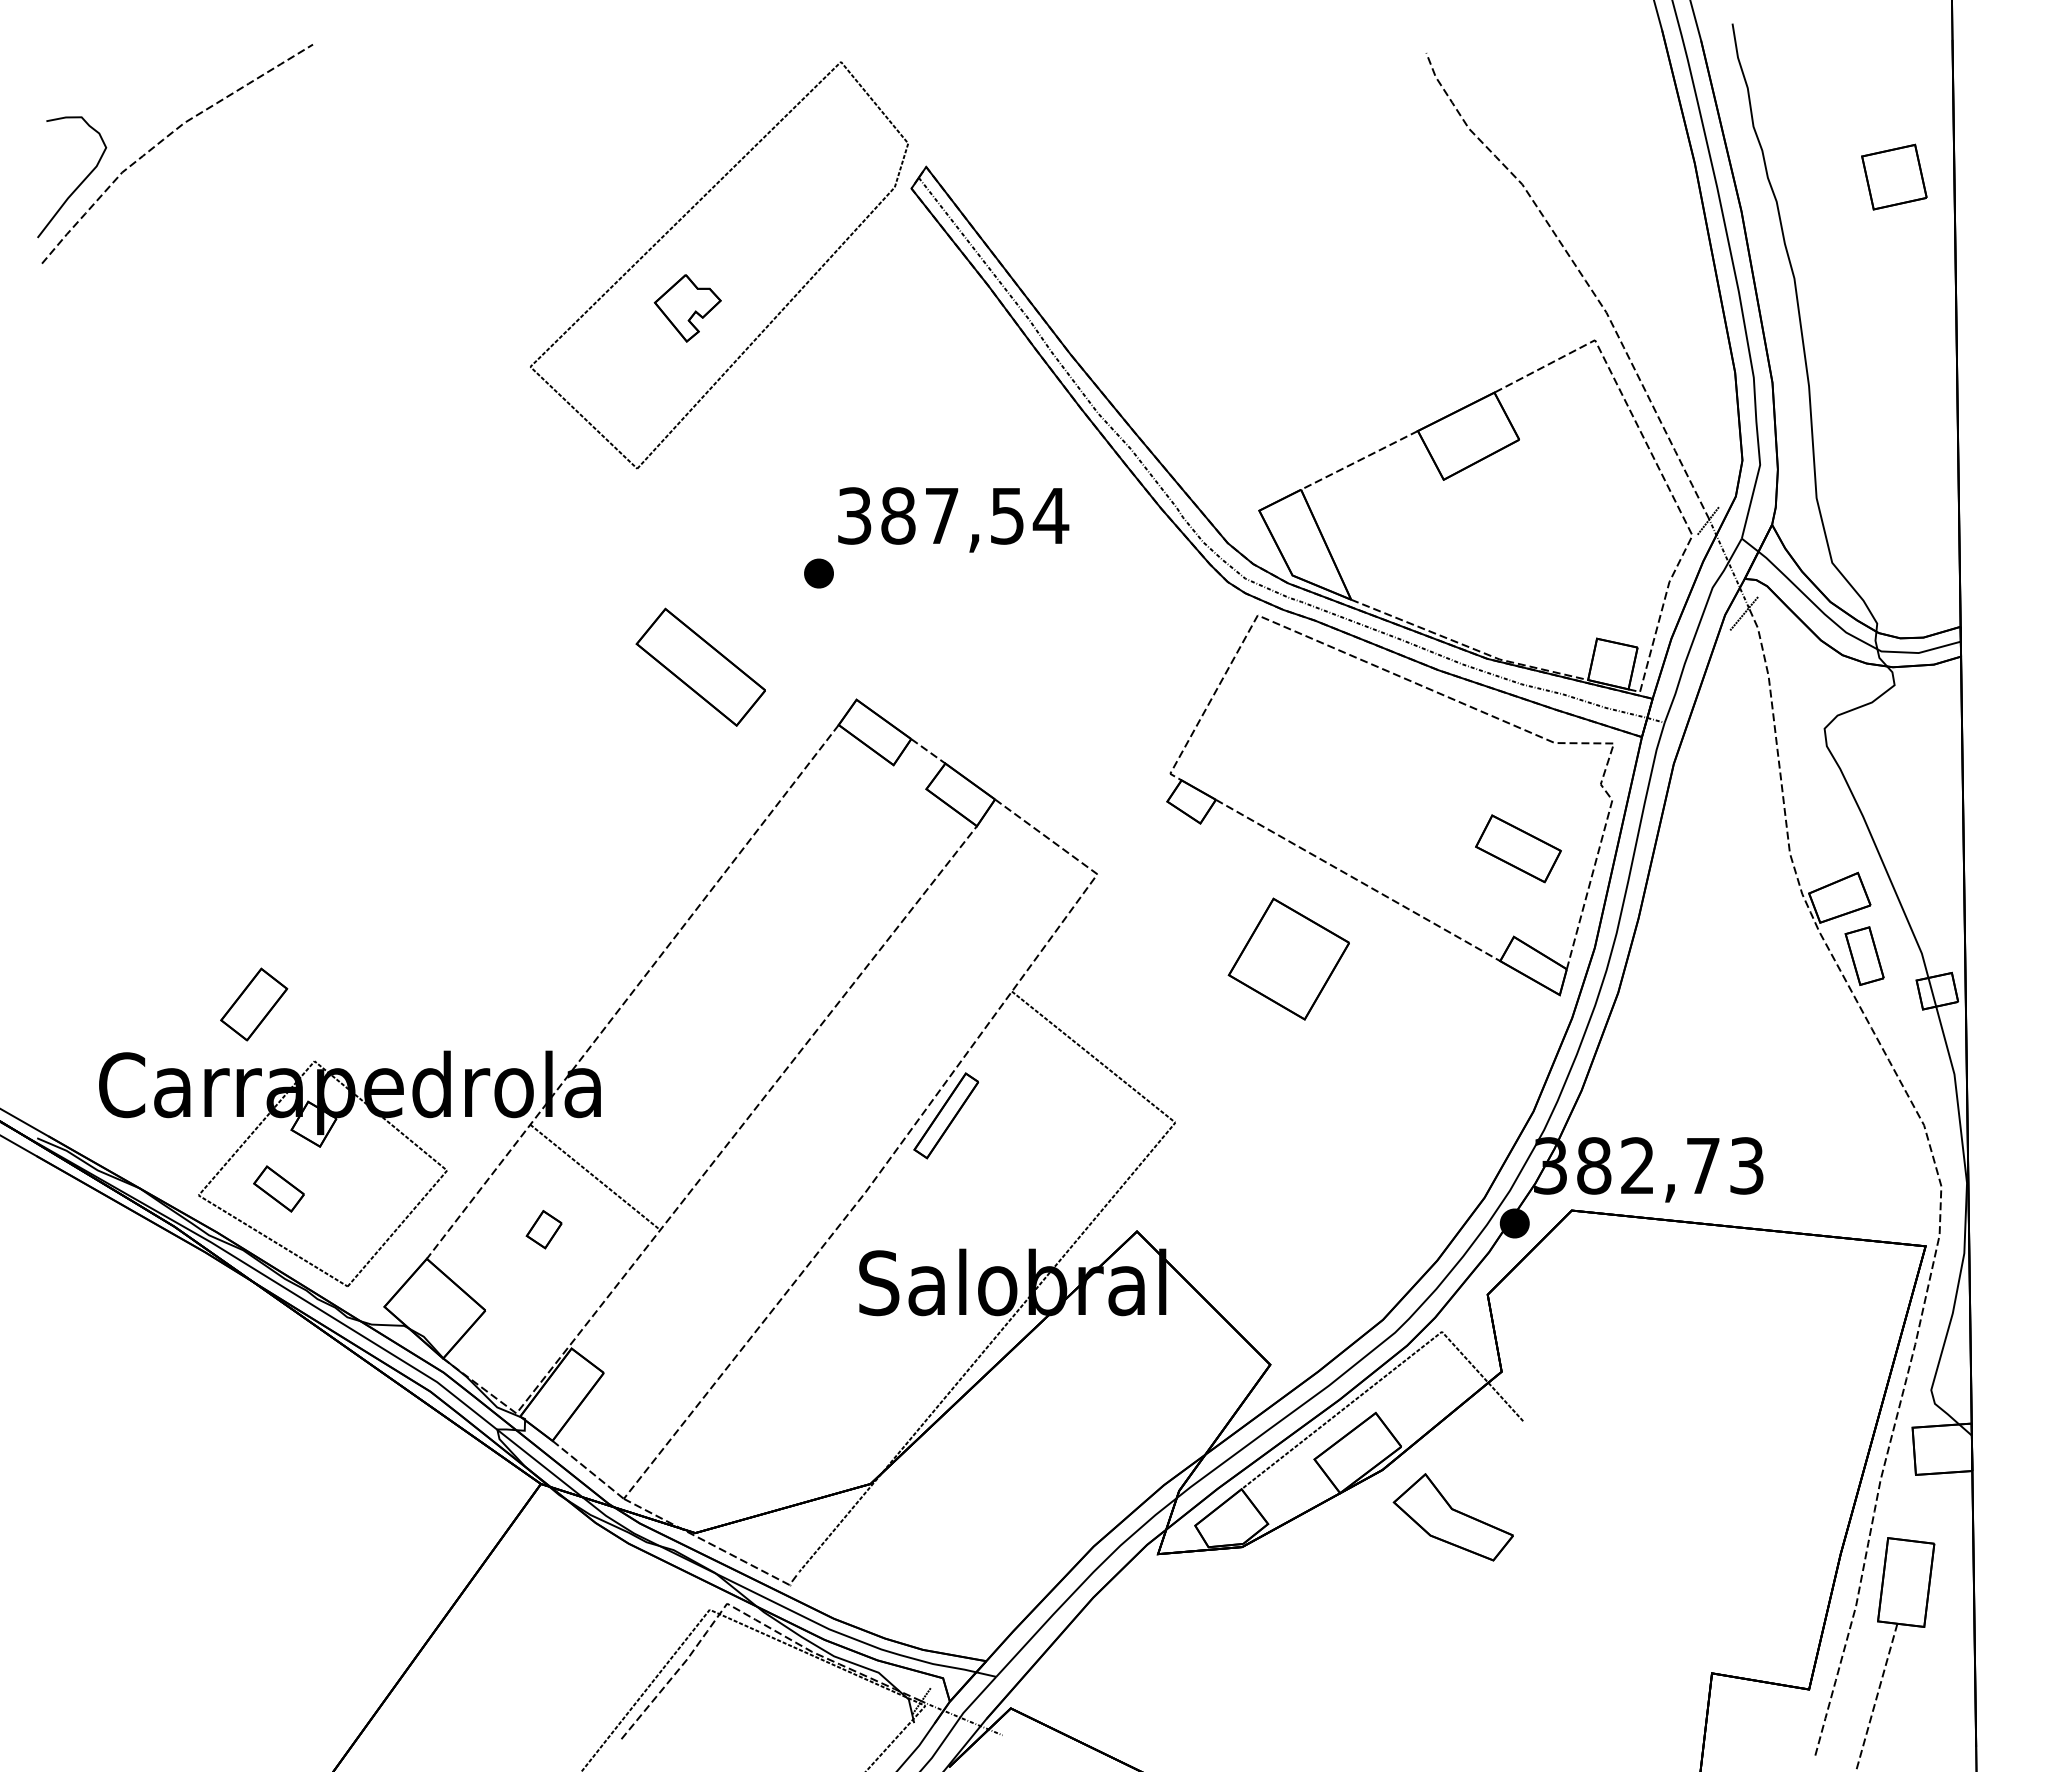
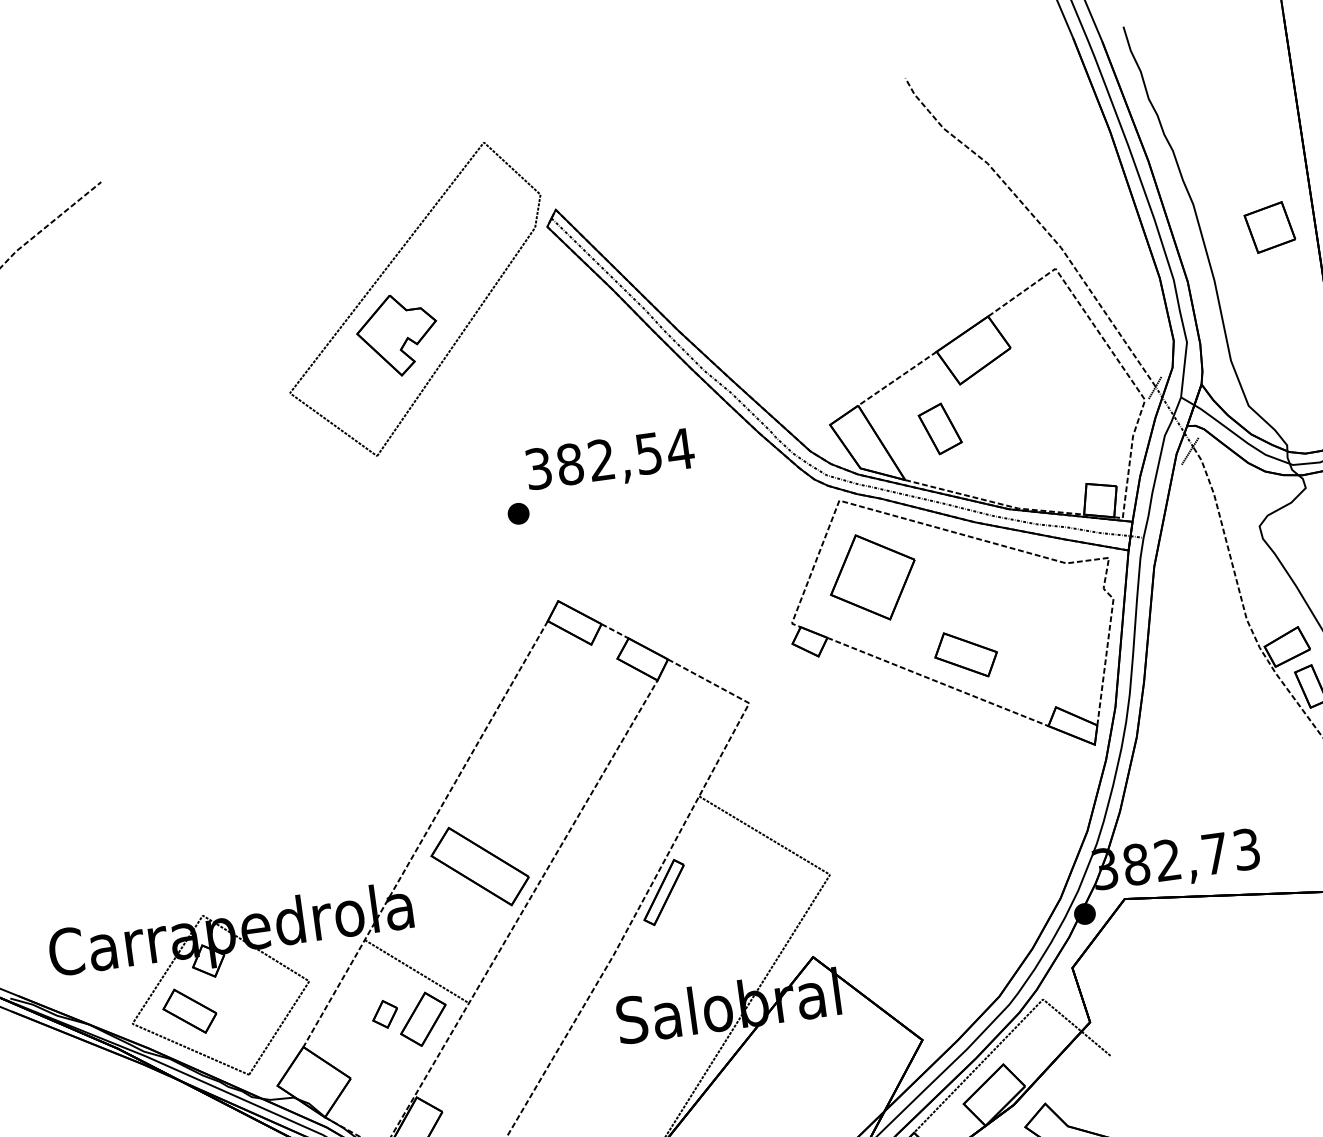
part: (1894, 176) -> (1269, 227), moved
part: (687, 308) -> (397, 335), size x1.67
text: (941, 515) -> (601, 459), 387,54 -> 382,54
part: (1408, 536) -> (940, 428), added
part: (700, 666) -> (479, 866), moved
part: (1518, 848) -> (966, 654), moved
part: (1288, 958) -> (872, 577), moved
part: (254, 1004) -> (423, 1019), moved
part: (278, 1188) -> (189, 1010), size x1.43

